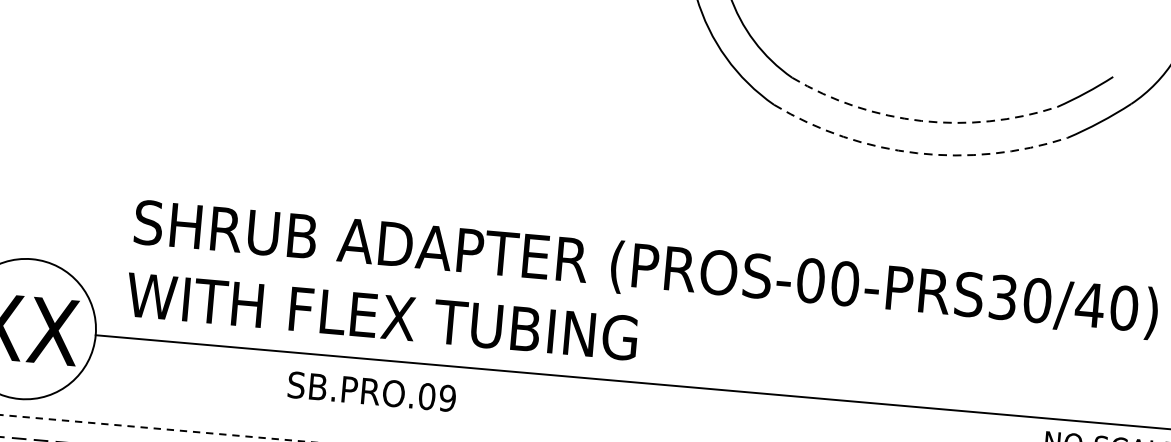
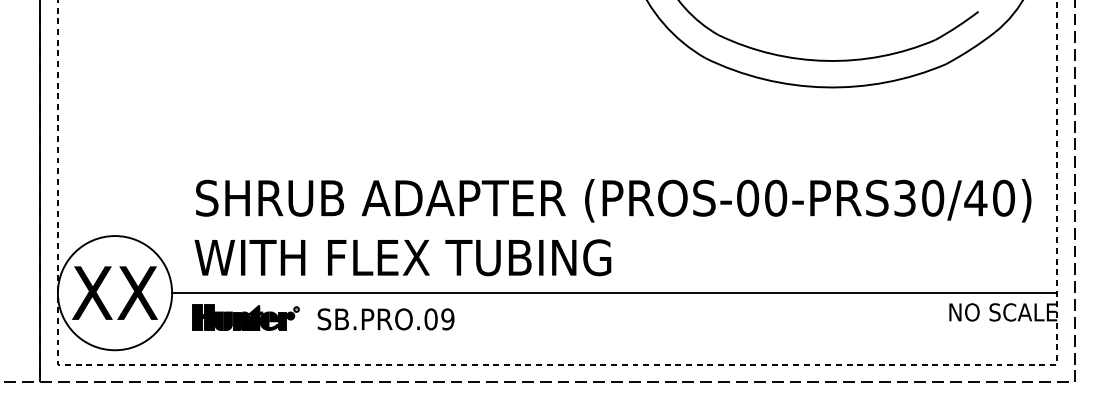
arc: (921, 120) -> (826, 60), dashed -> solid
arc: (917, 153) -> (825, 87), dashed -> solid
part: (182, 372) -> (245, 317), added
text: (371, 391) -> (385, 319), moved

